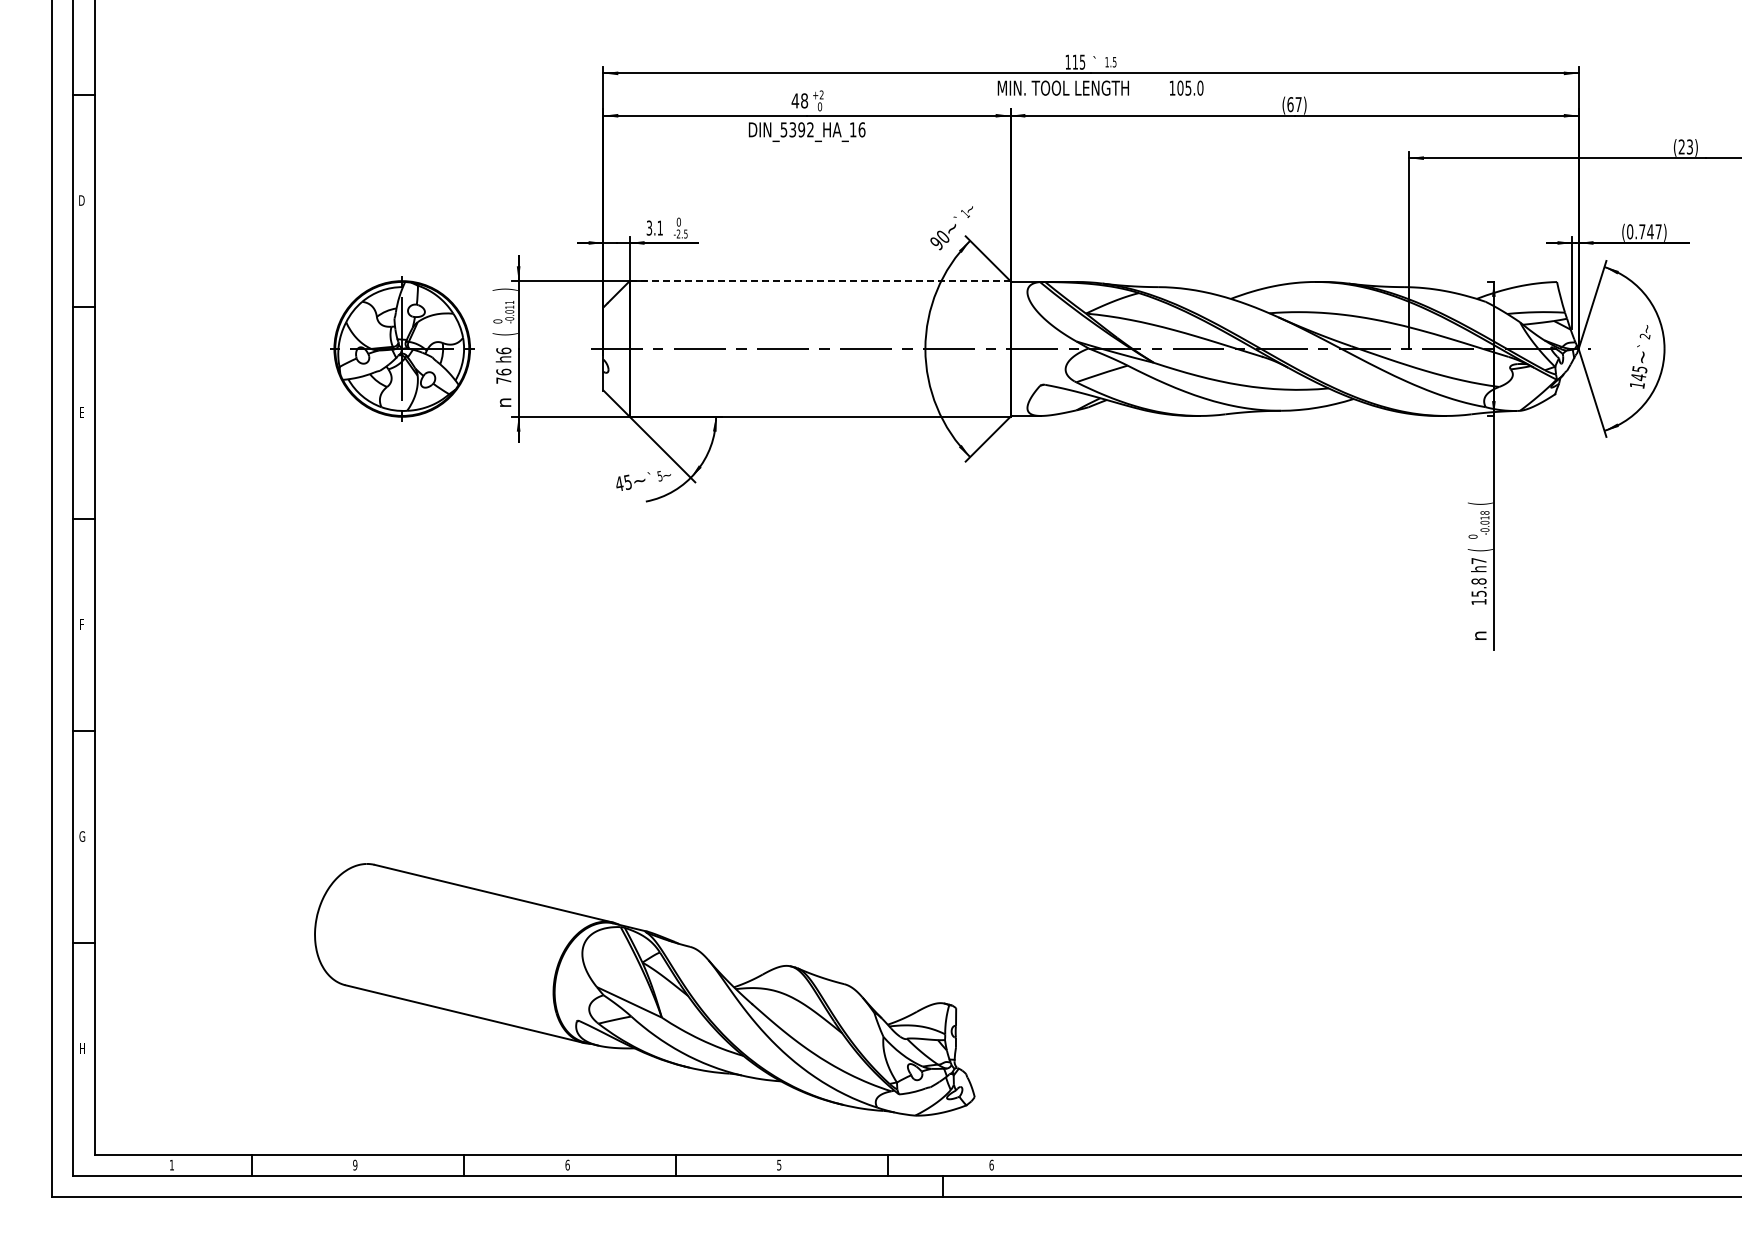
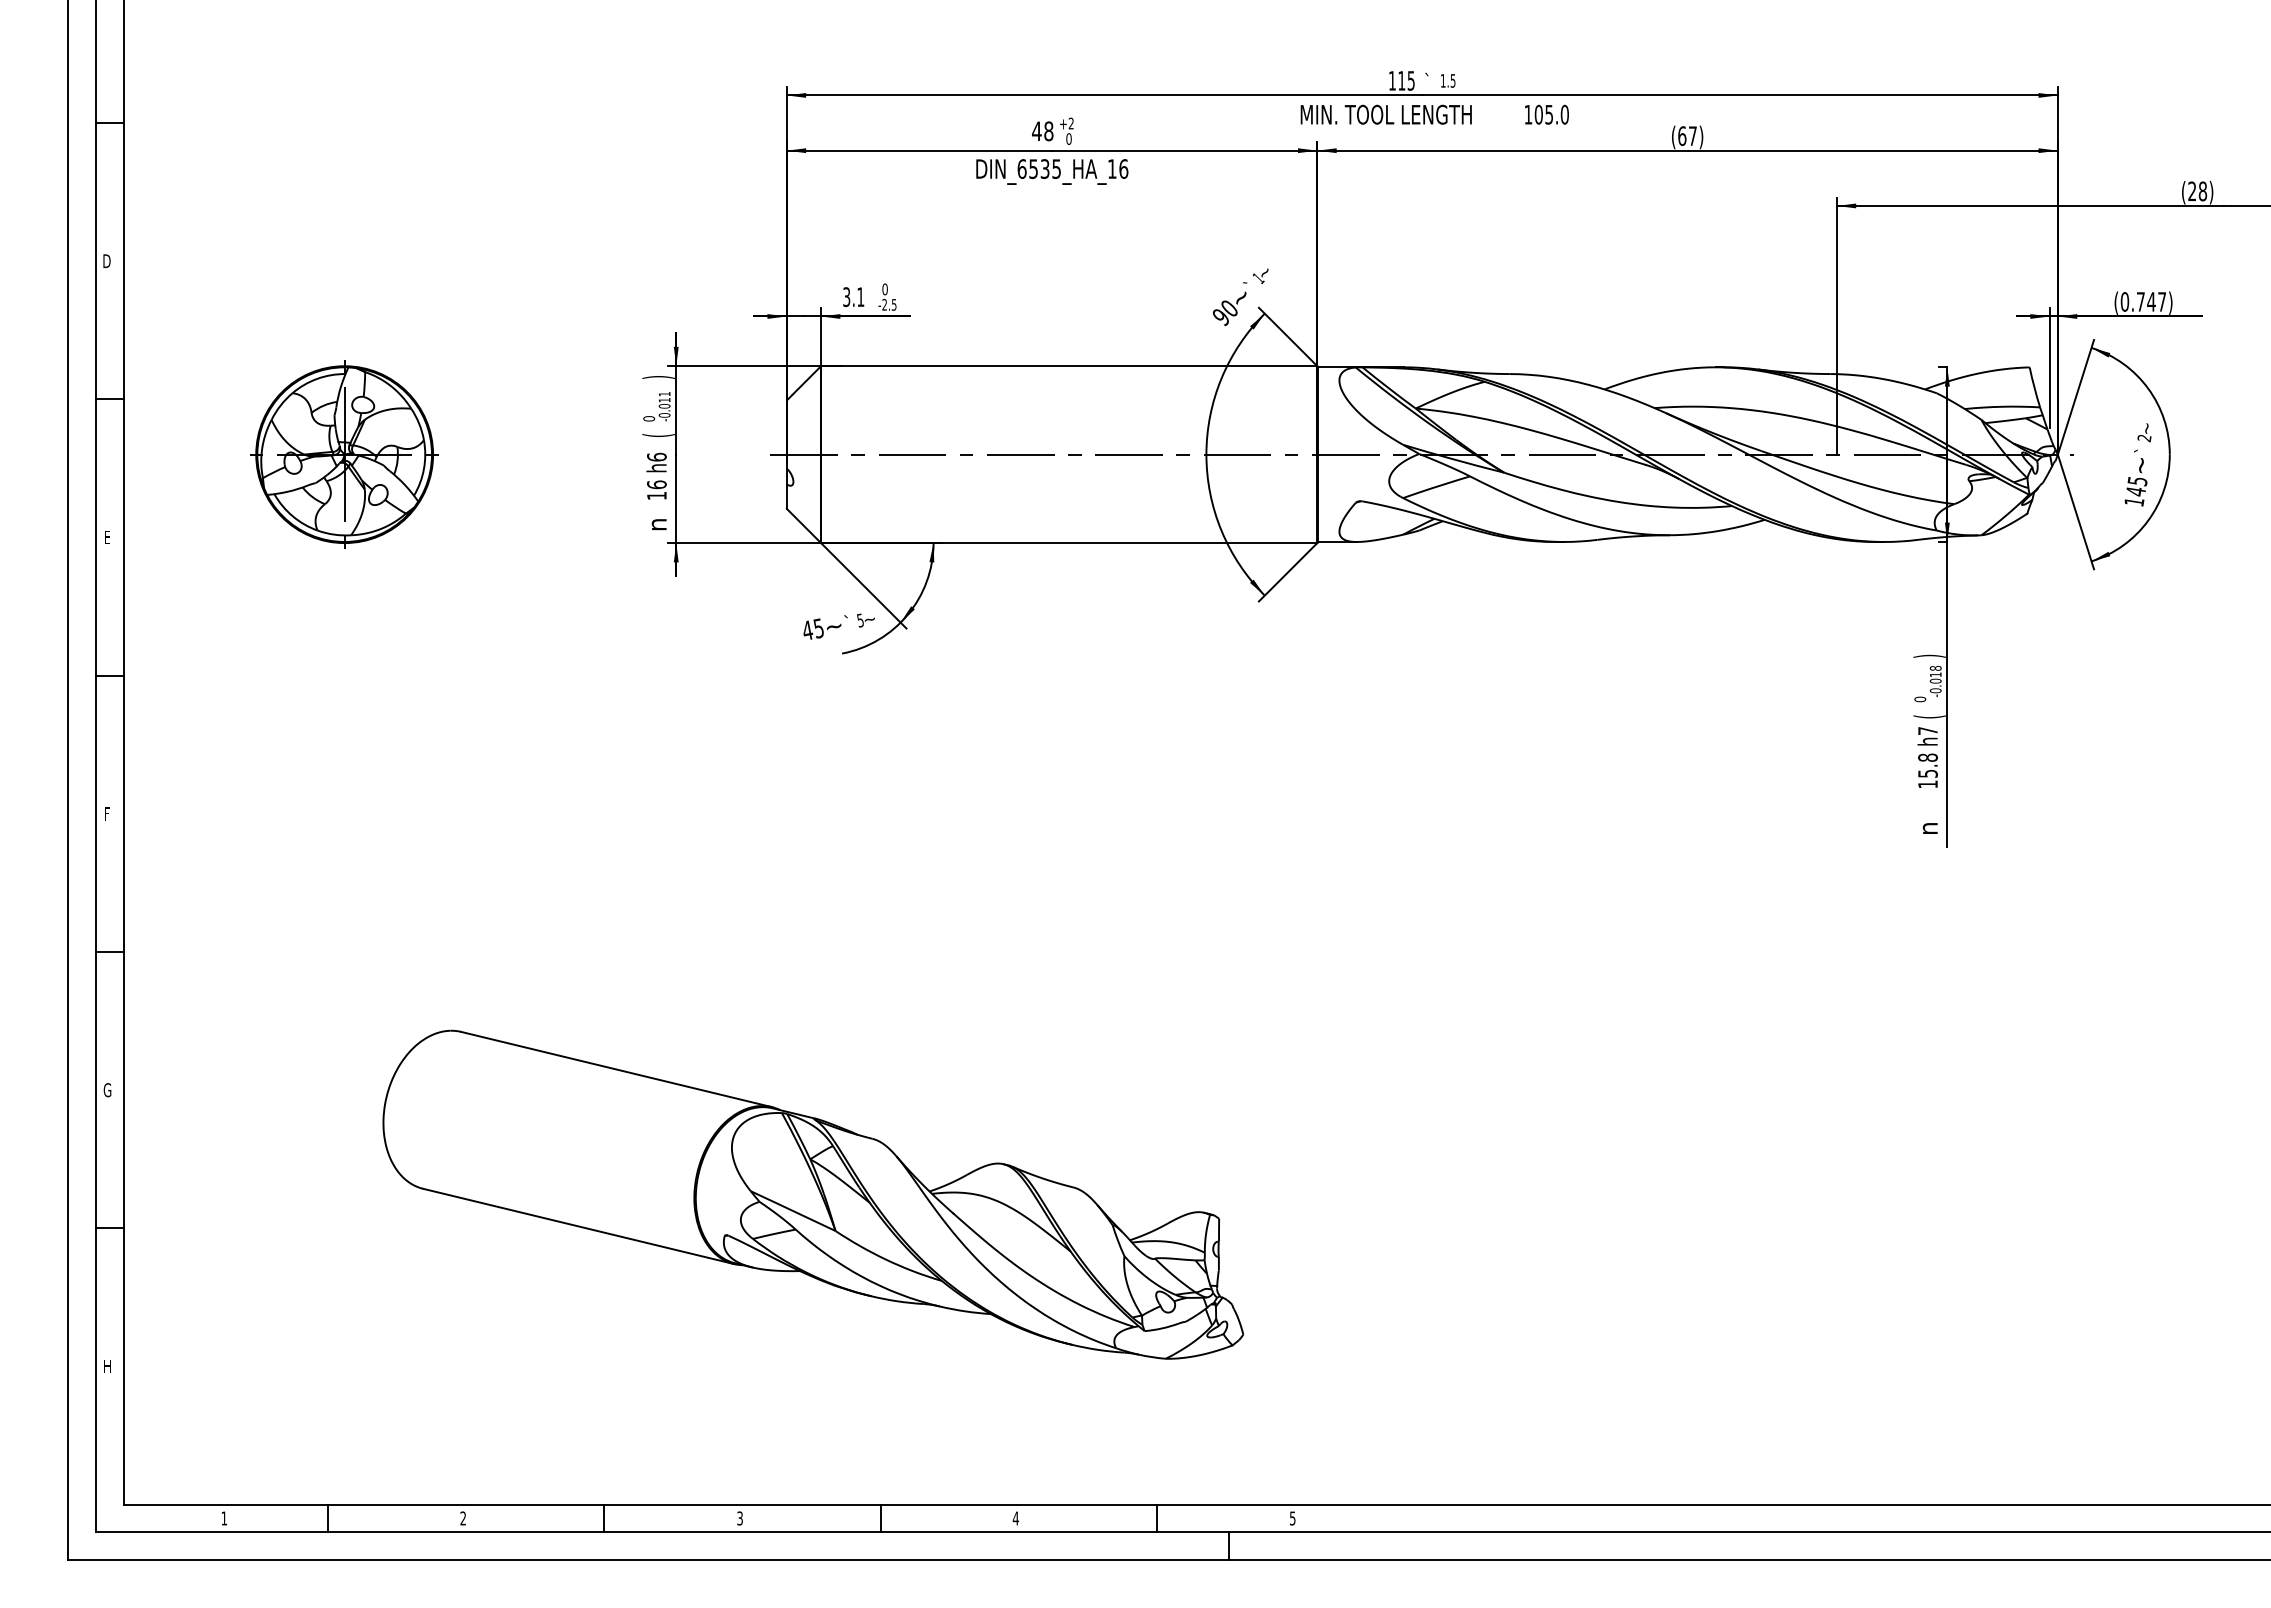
text: (796, 129) -> (1038, 168), DIN_5392_HA_16 -> DIN_6535_HA_16
text: (1689, 146) -> (2202, 190), (23) -> (28)
line: (820, 281) -> (1069, 366), dashed -> solid
part: (402, 348) -> (344, 454), moved
text: (503, 380) -> (656, 495), 76 -> 16
text: (1479, 503) -> (1928, 656), ( -> )
part: (644, 989) -> (812, 1194), moved
text: (355, 1164) -> (463, 1517), 9 -> 2
text: (567, 1164) -> (739, 1517), 6 -> 3
text: (778, 1164) -> (1014, 1517), 5 -> 4
text: (991, 1164) -> (1292, 1517), 6 -> 5

